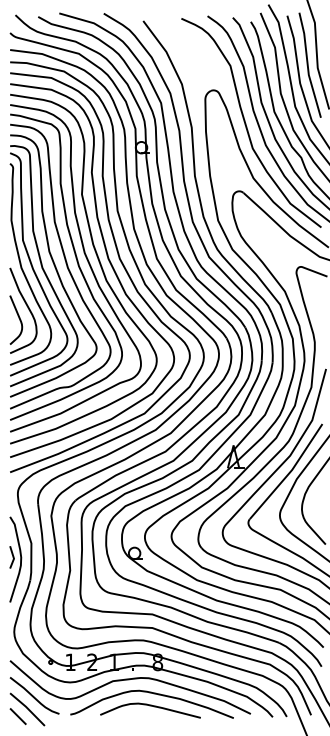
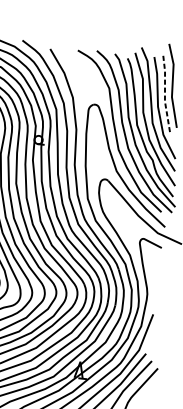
line: (307, 66) -> (164, 95), solid -> dashed

